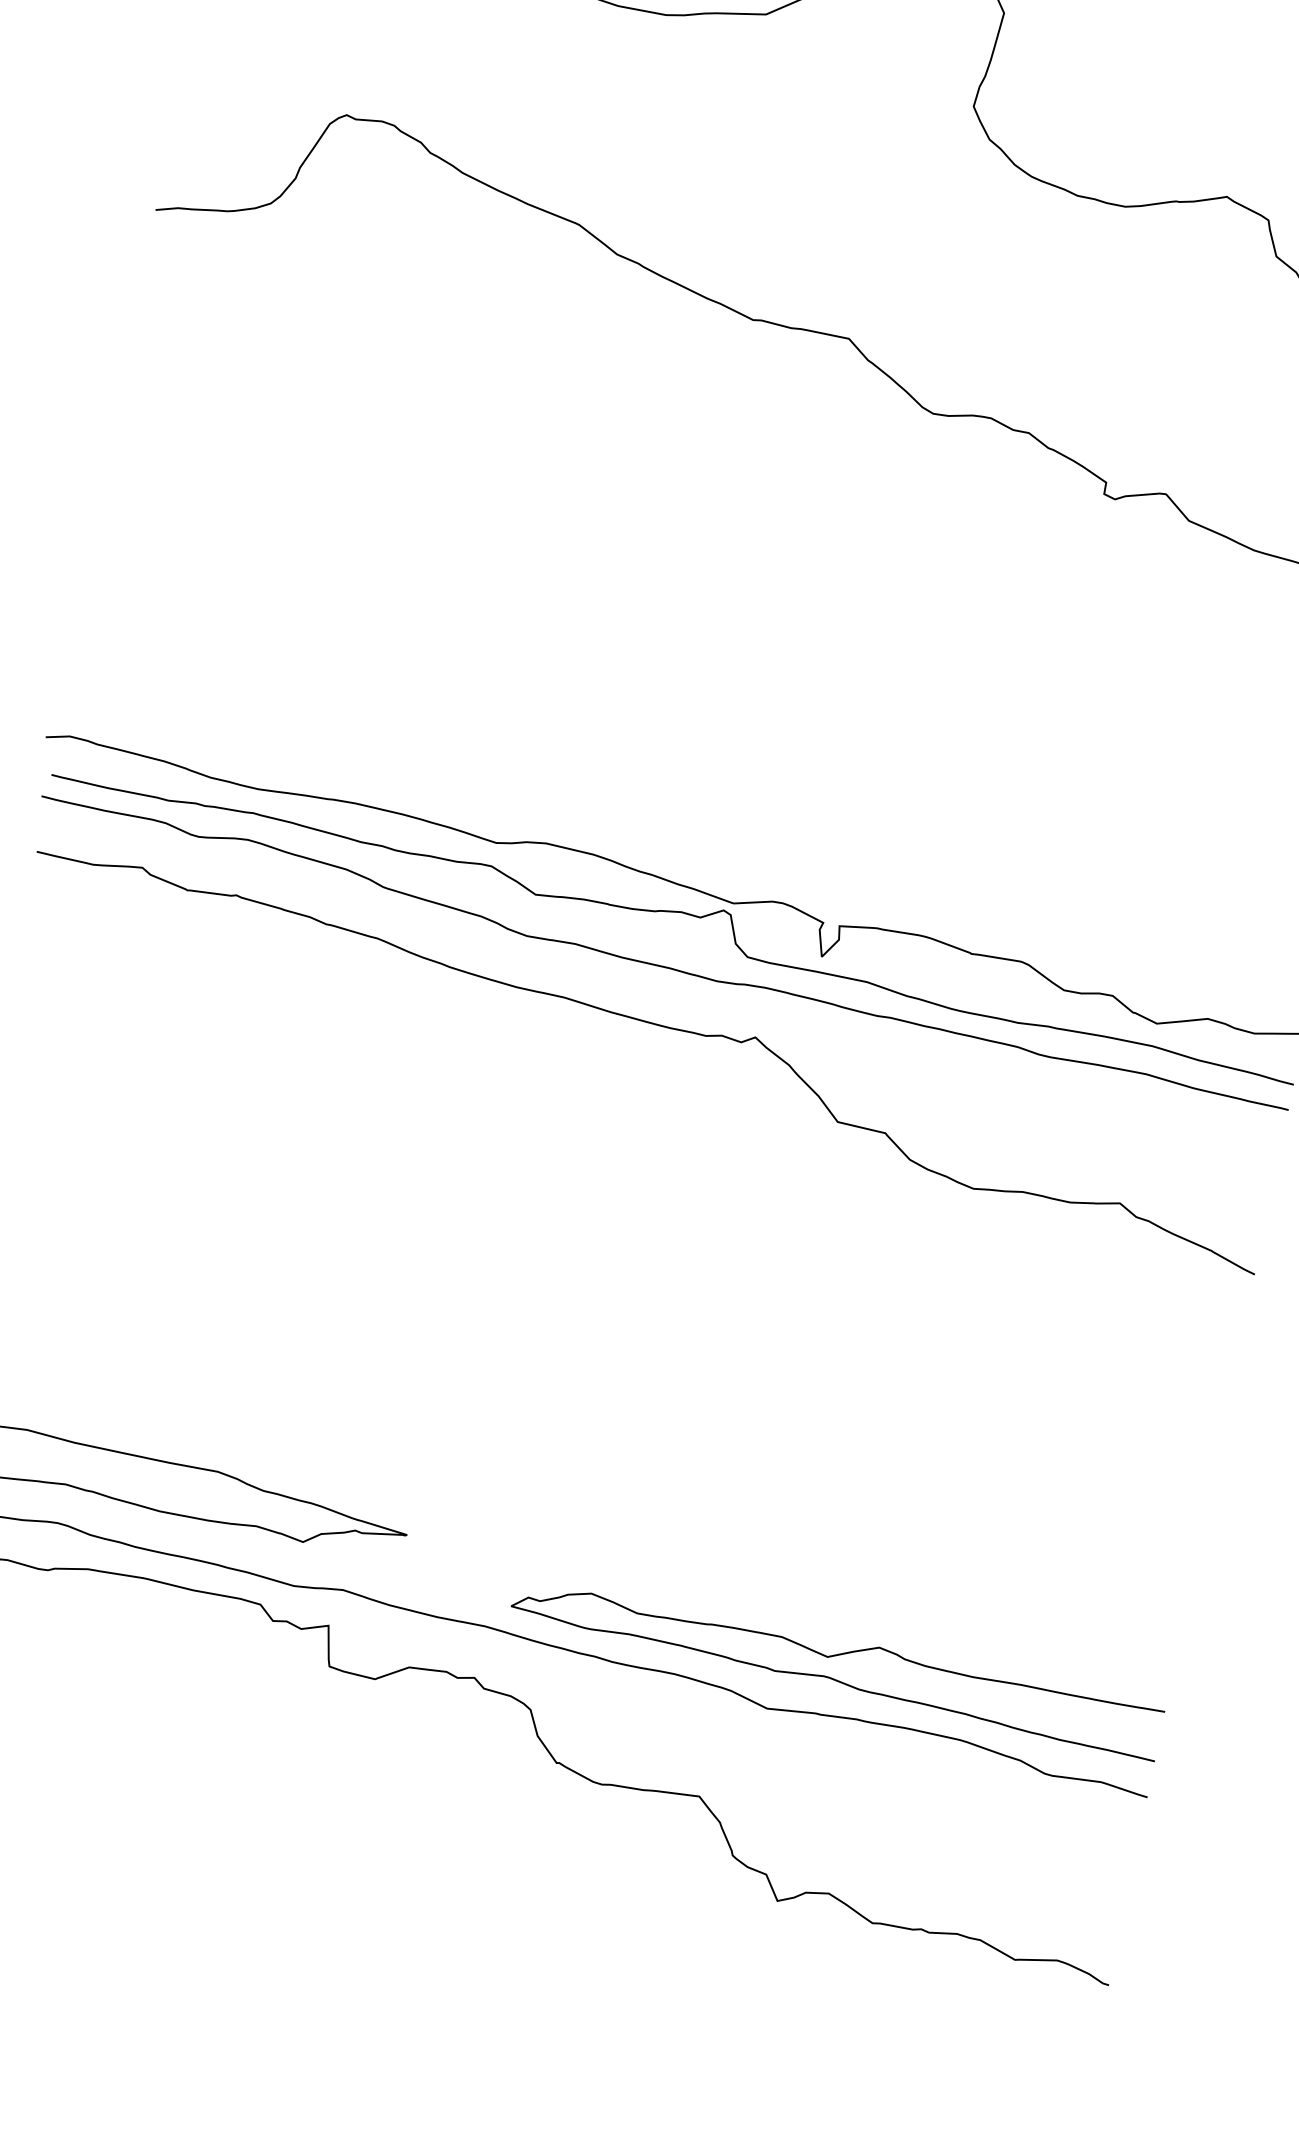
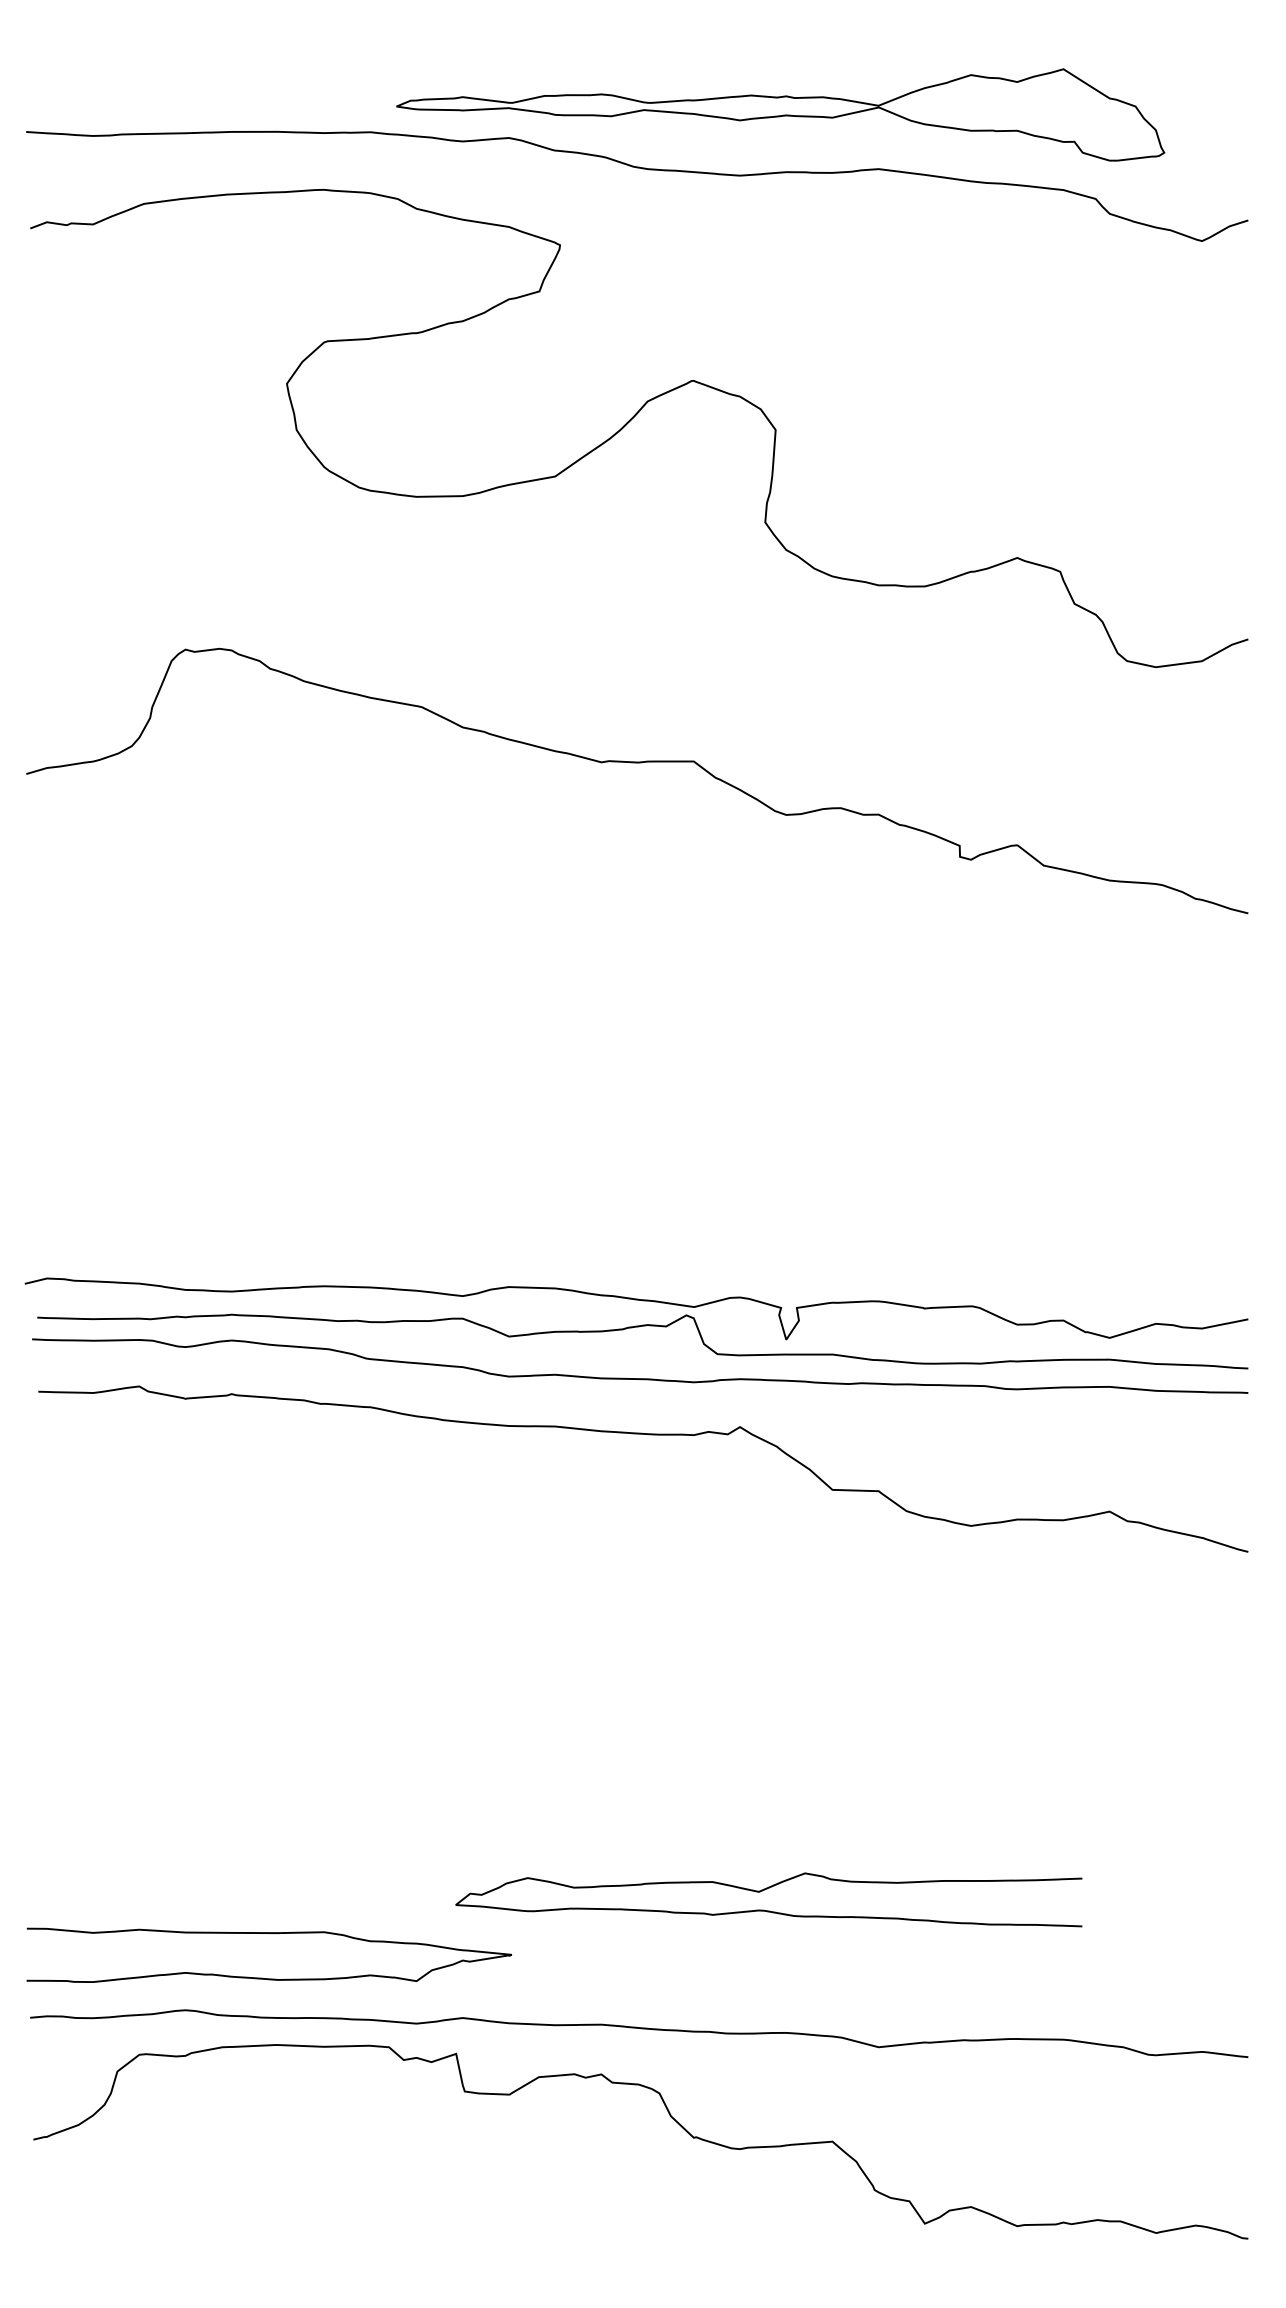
curve: (834, 1656) -> (765, 1890), moved

